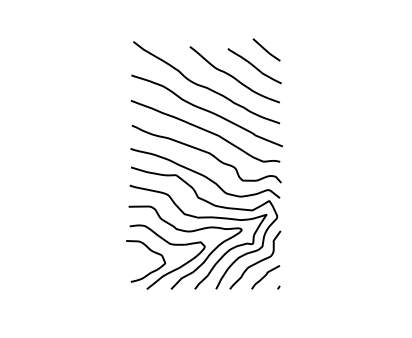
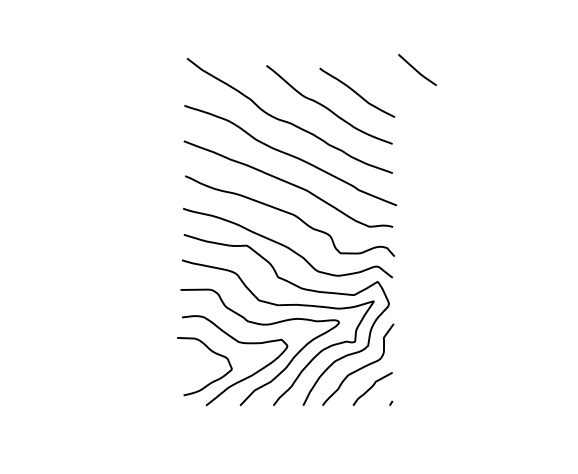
line: (266, 49) -> (417, 69), moved

